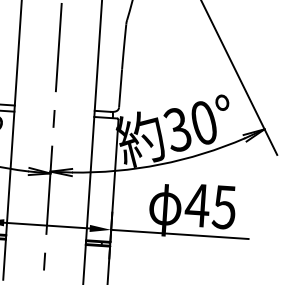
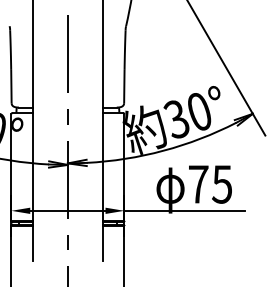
text: (197, 205) -> (198, 184), 45 -> 75

